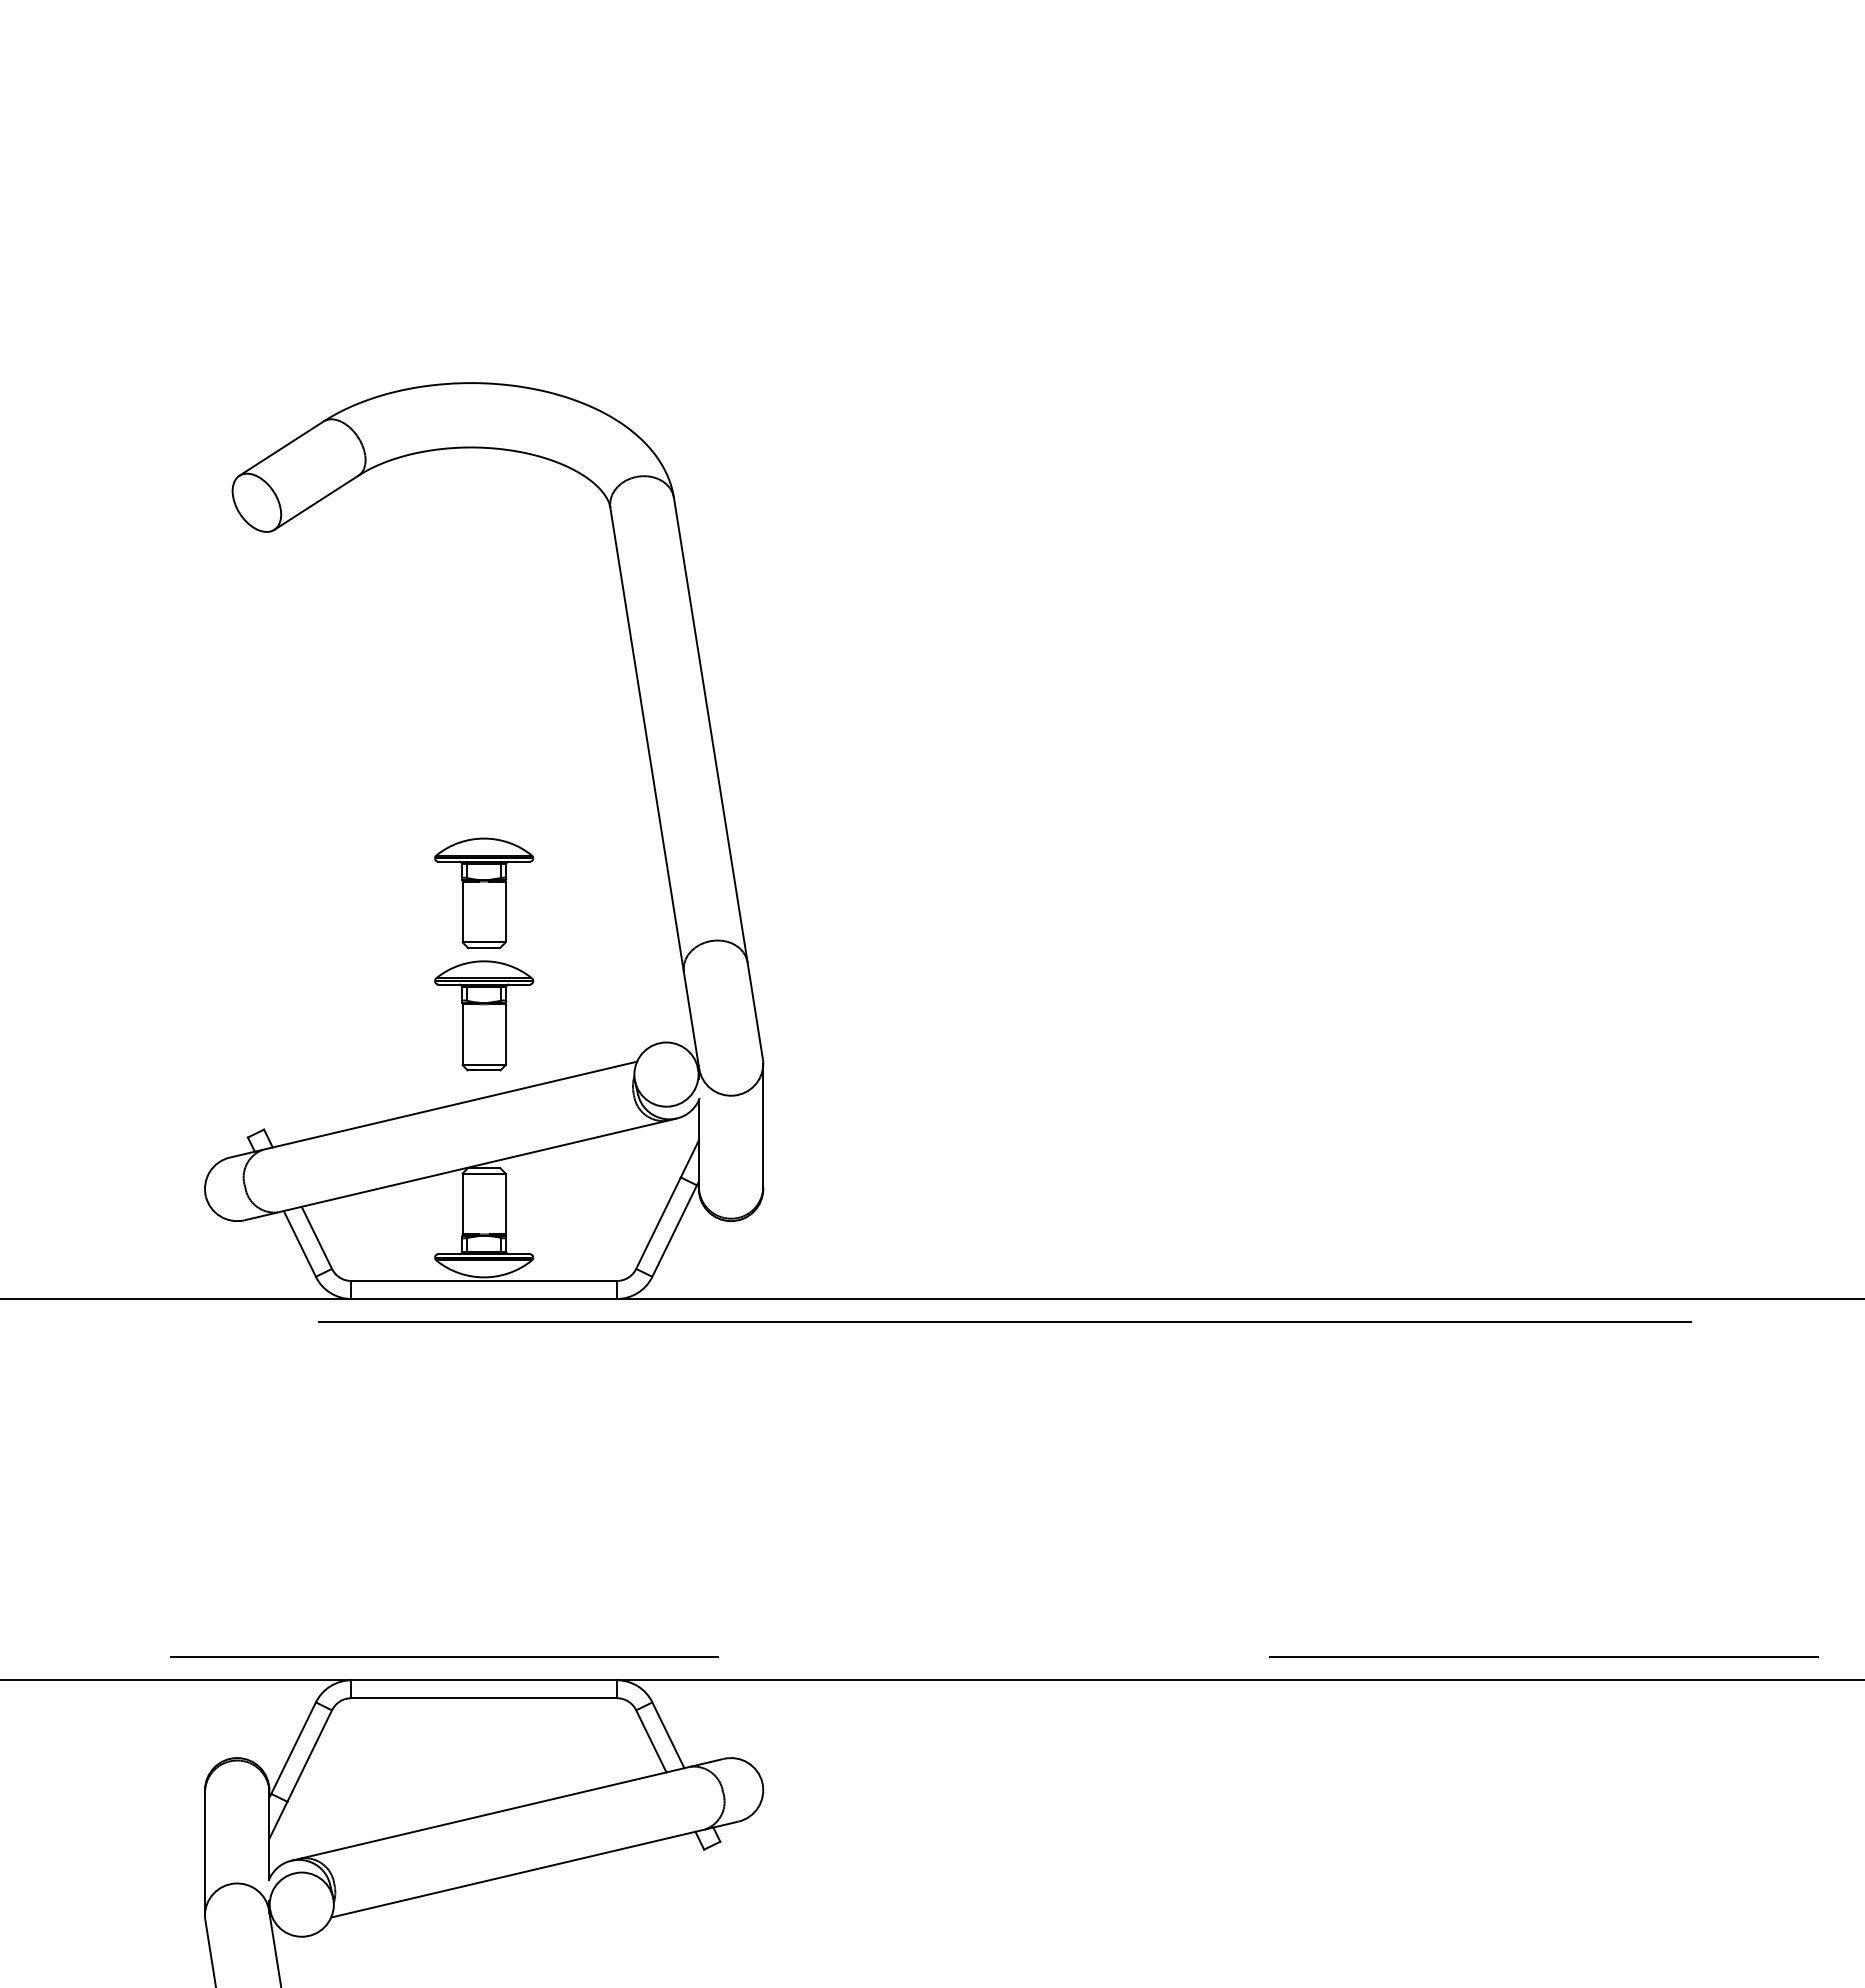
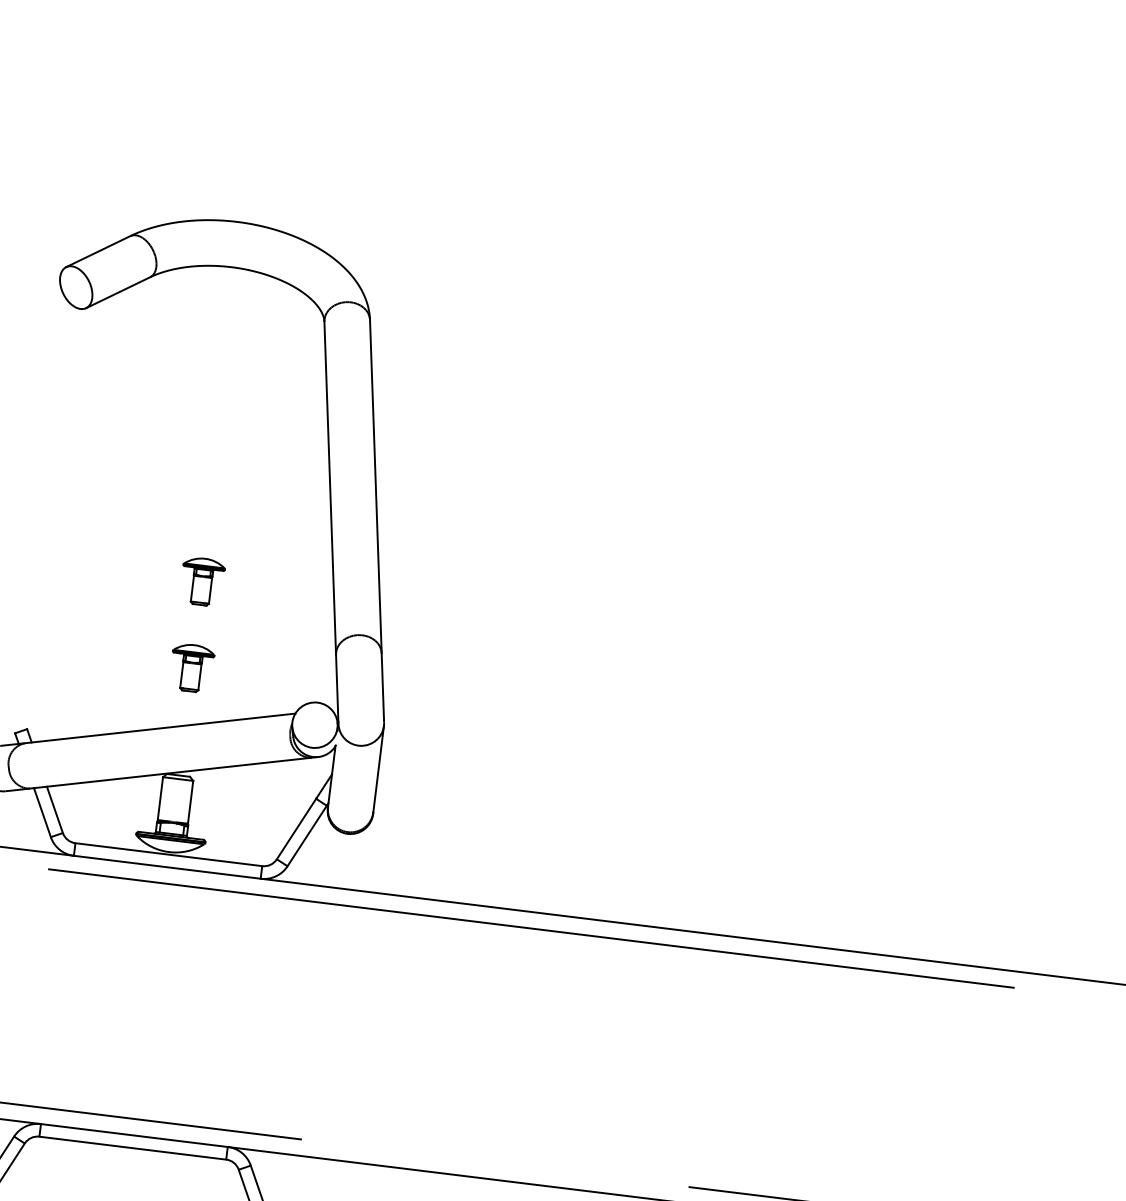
part: (484, 892) -> (202, 581), size x0.6
part: (484, 1015) -> (192, 667), size x0.6

